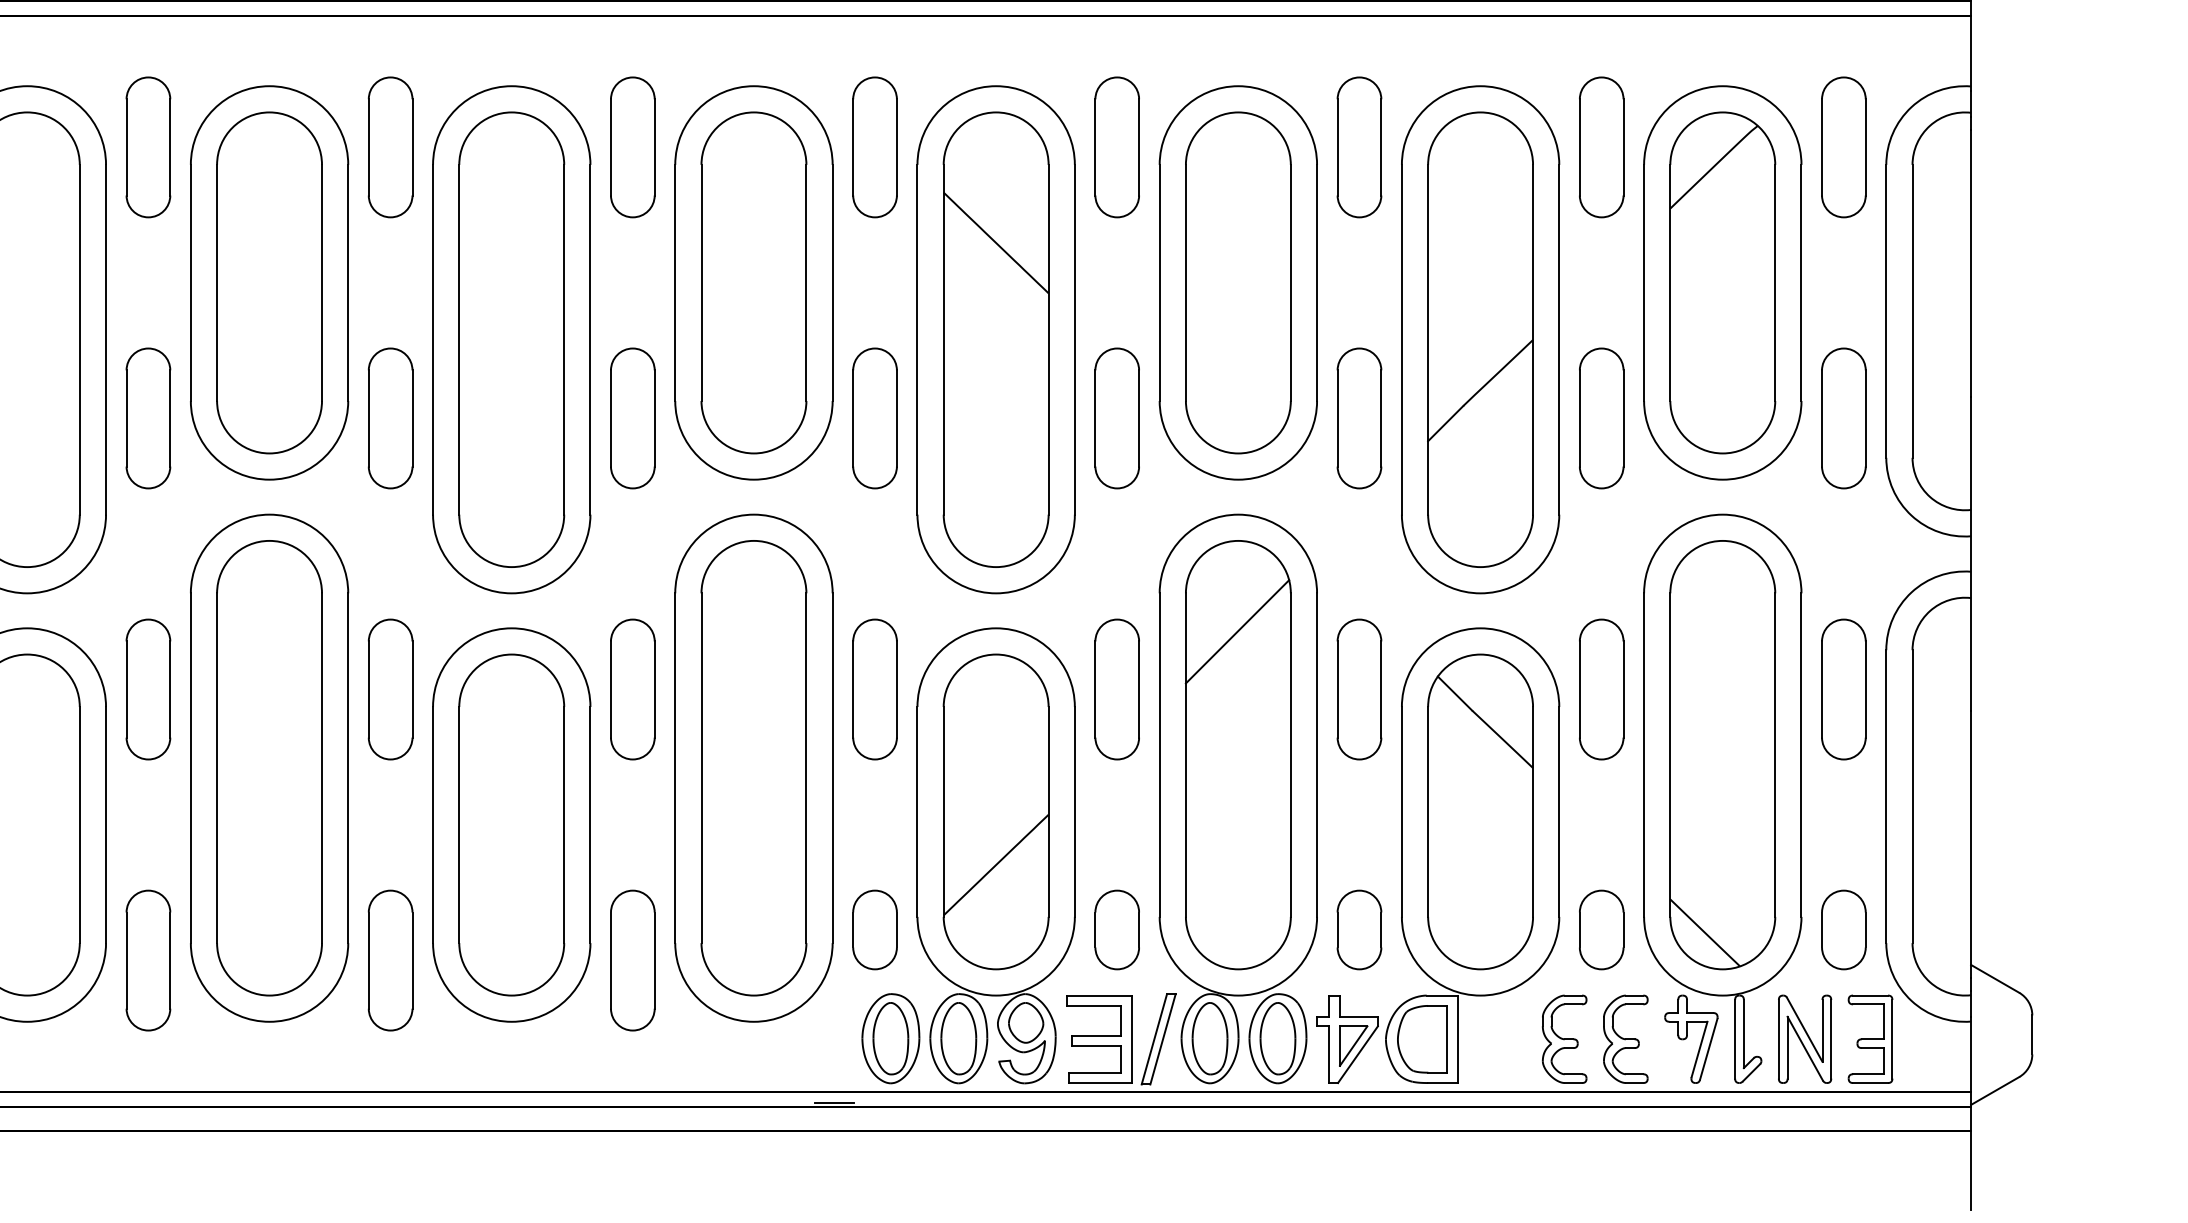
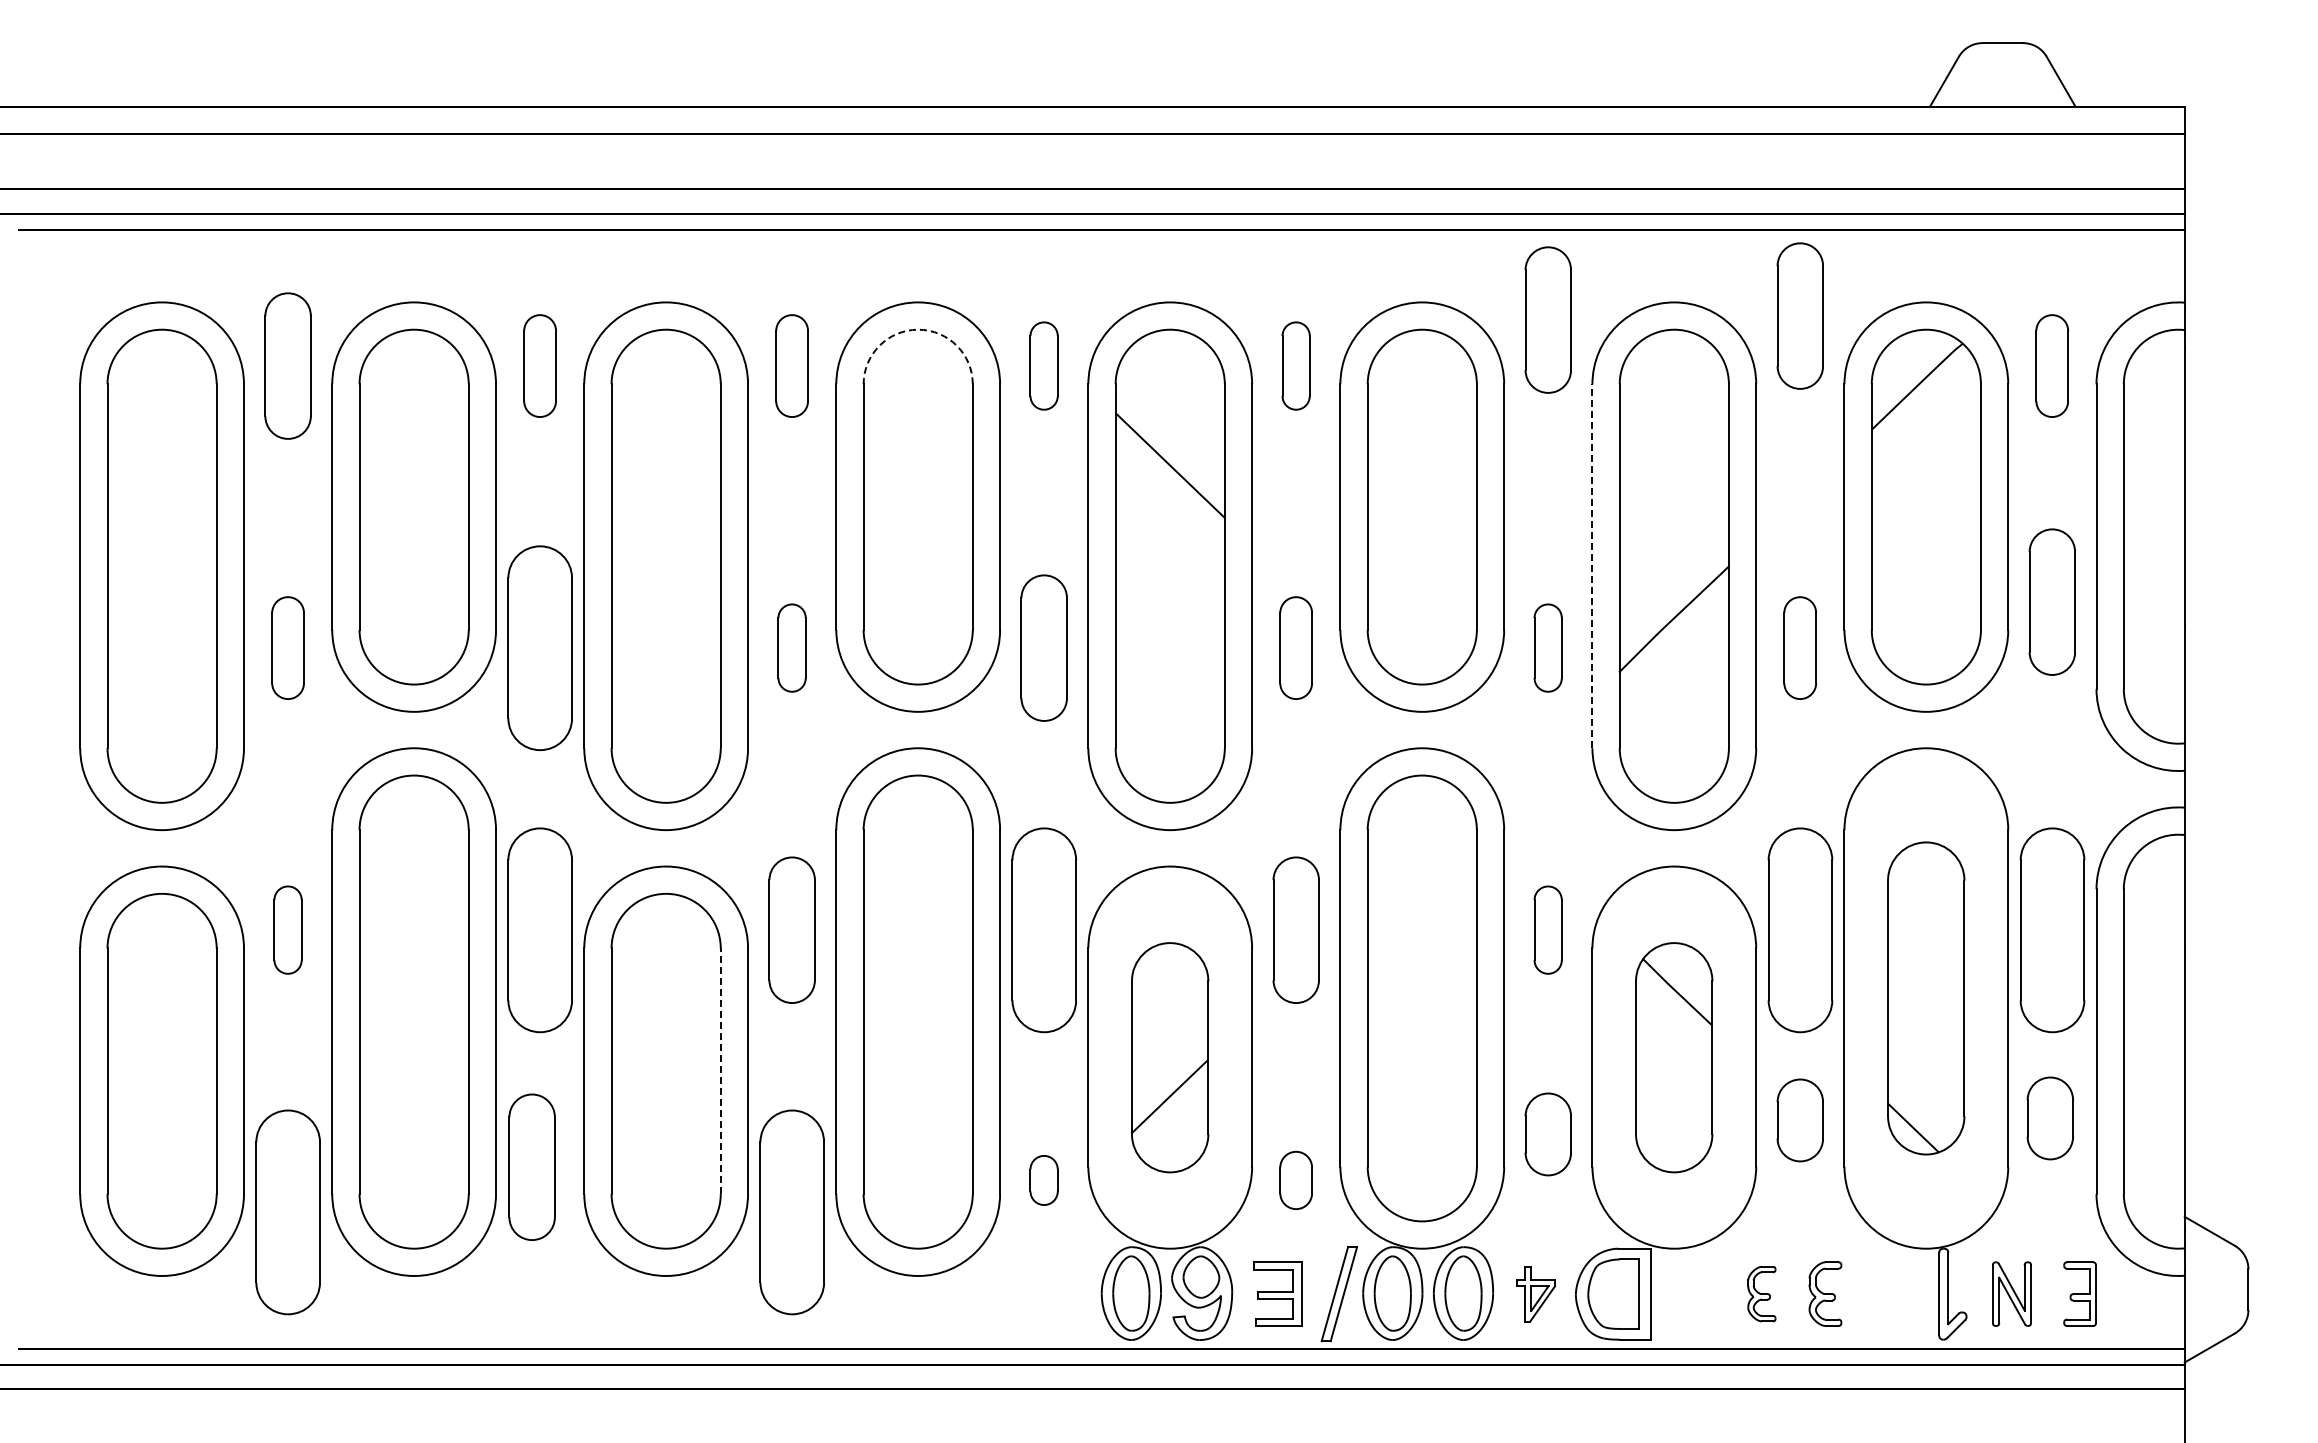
arc: (754, 112) -> (918, 329), solid -> dashed
part: (390, 146) -> (539, 365), size x0.7
part: (632, 146) -> (791, 365), size x0.7
part: (874, 146) -> (1043, 365), size x0.6
part: (1116, 146) -> (1295, 365), size x0.6
part: (1358, 146) -> (1547, 319), moved
part: (1600, 146) -> (1799, 315), moved
part: (1843, 146) -> (2051, 365), size x0.7
line: (1401, 339) -> (1592, 566), solid -> dashed
part: (147, 417) -> (287, 647), size x0.7
part: (390, 417) -> (539, 647), size x1.4
part: (632, 417) -> (791, 647), size x0.6
part: (1116, 417) -> (1295, 647), size x0.7
part: (1358, 417) -> (1547, 647), size x0.6
part: (1600, 417) -> (1799, 647), size x0.7
part: (1843, 417) -> (2051, 601), moved
line: (1237, 631) -> (1421, 869), removed
part: (147, 688) -> (287, 929), size x0.6
part: (390, 688) -> (539, 929), size x1.4
part: (874, 688) -> (1043, 929), size x1.4
part: (1358, 688) -> (1547, 929), size x0.6
part: (1600, 688) -> (1799, 929), size x1.4
part: (1843, 688) -> (2051, 929), size x1.4
part: (1721, 755) -> (1925, 998), size x0.7
part: (995, 811) -> (1169, 1057), size x0.7
part: (1479, 811) -> (1673, 1057), size x0.7
line: (563, 825) -> (720, 1071), solid -> dashed
part: (874, 930) -> (1043, 1180), size x0.6
part: (1116, 930) -> (1295, 1180), size x0.7
part: (1358, 930) -> (1547, 1134), moved
part: (1600, 930) -> (1799, 1120), moved
part: (1843, 930) -> (2049, 1118), moved
part: (147, 959) -> (287, 1211), size x1.4
part: (390, 959) -> (531, 1166), moved
part: (632, 959) -> (791, 1211), size x1.4
part: (890, 1038) -> (1060, 1293), removed
part: (1564, 1038) -> (1761, 1293), size x0.6
part: (1625, 1038) -> (1825, 1293), size x0.7
part: (1691, 1038) -> (1893, 1293), removed
part: (1804, 1038) -> (2011, 1293), size x0.7
part: (1869, 1038) -> (2079, 1293), size x0.7
part: (1099, 1039) -> (1277, 1294), size x0.7
part: (1348, 1039) -> (1536, 1294), size x0.6
line: (834, 1103) -> (1001, 1360), removed

